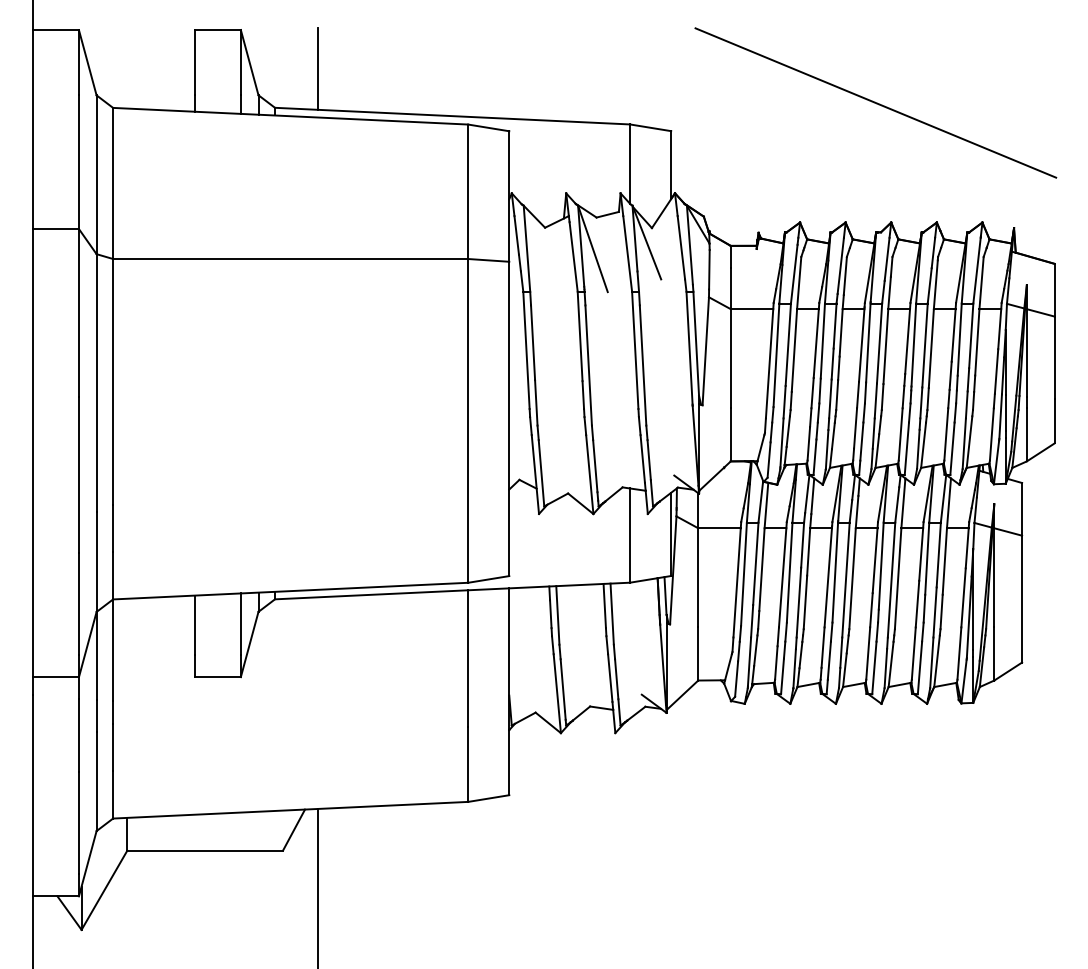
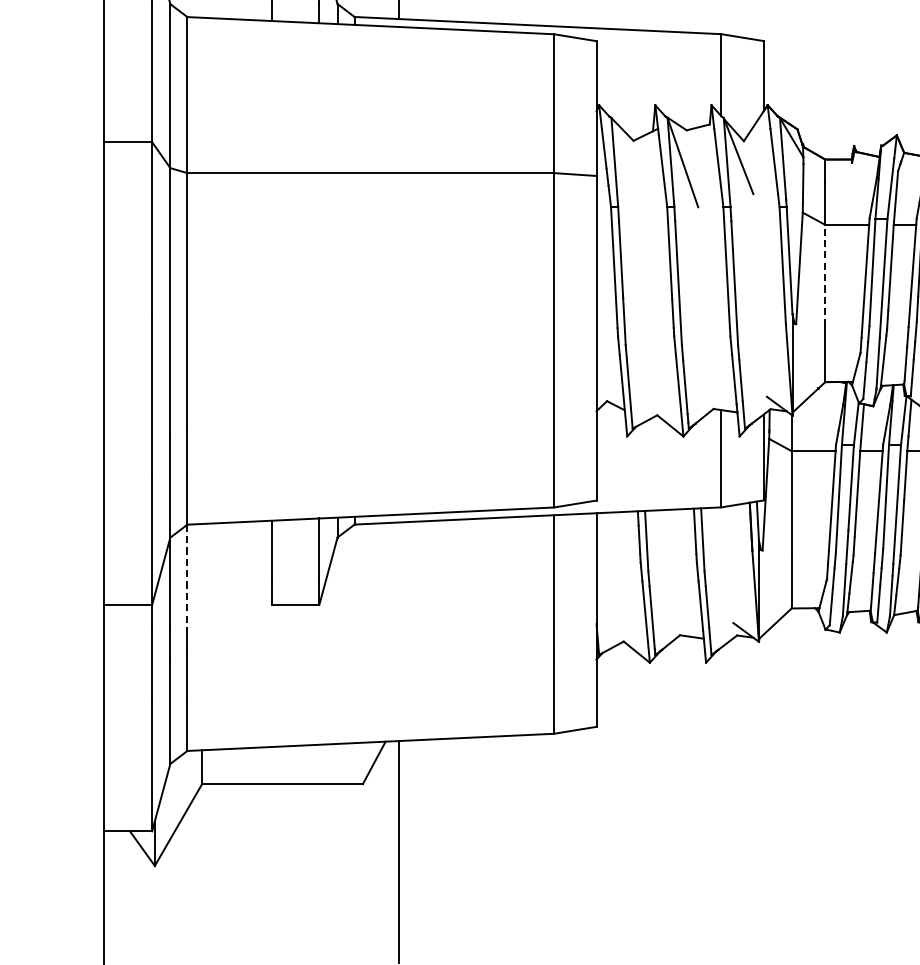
line: (730, 357) -> (824, 274), solid -> dashed
line: (113, 650) -> (187, 577), solid -> dashed

